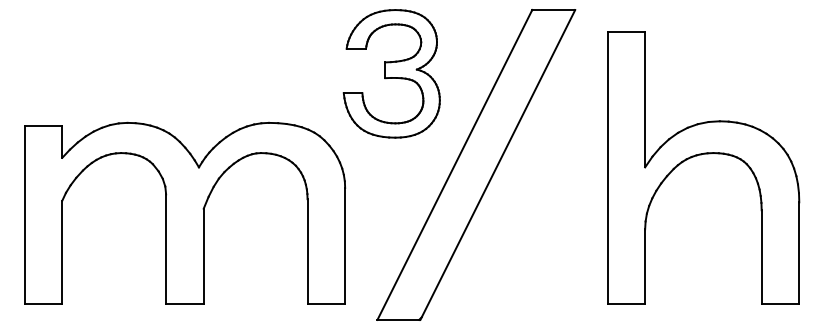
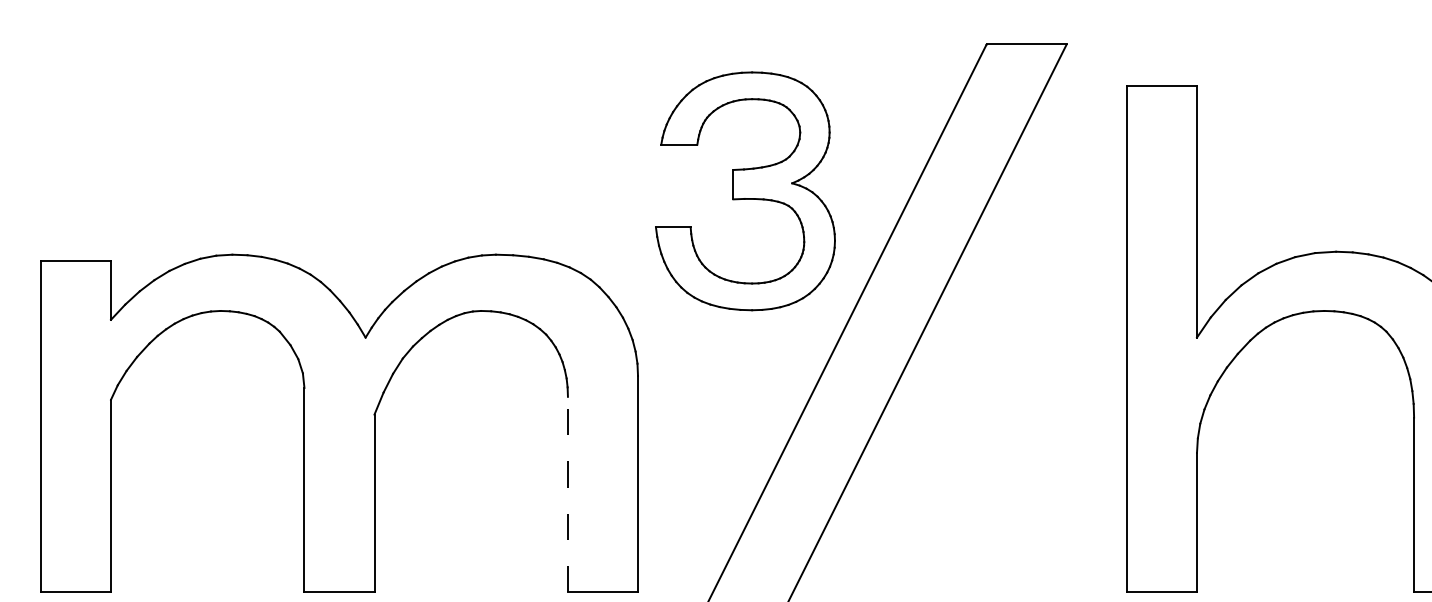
part: (391, 73) -> (744, 190), moved
line: (307, 251) -> (567, 494), solid -> dashed

